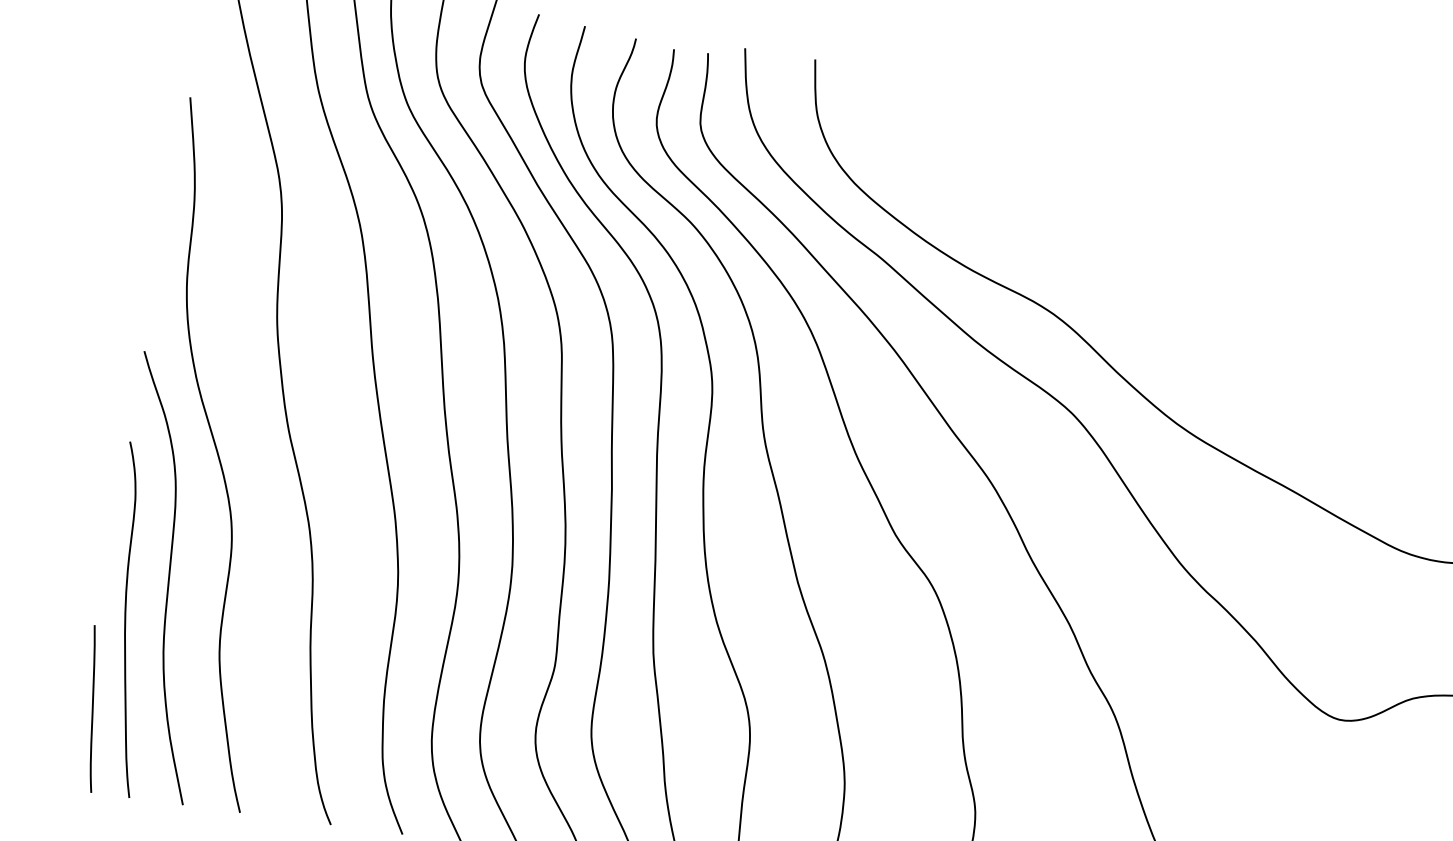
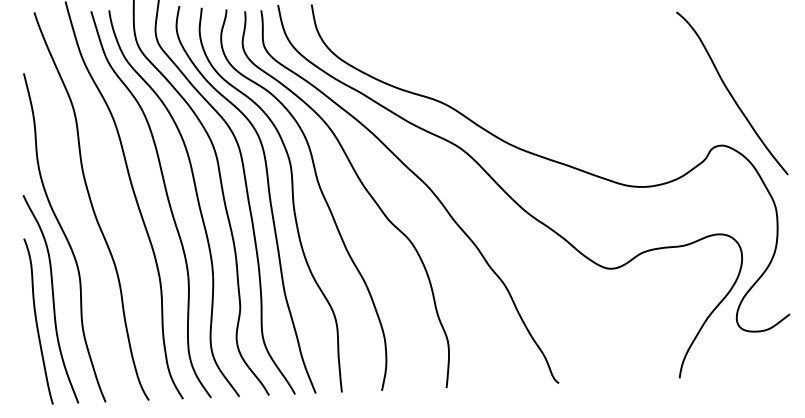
line: (92, 707) -> (28, 365), removed

